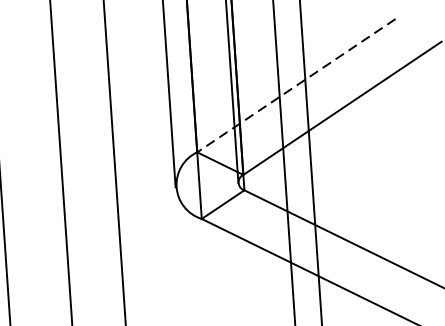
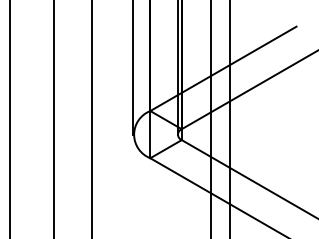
line: (296, 86) -> (223, 69), dashed -> solid

